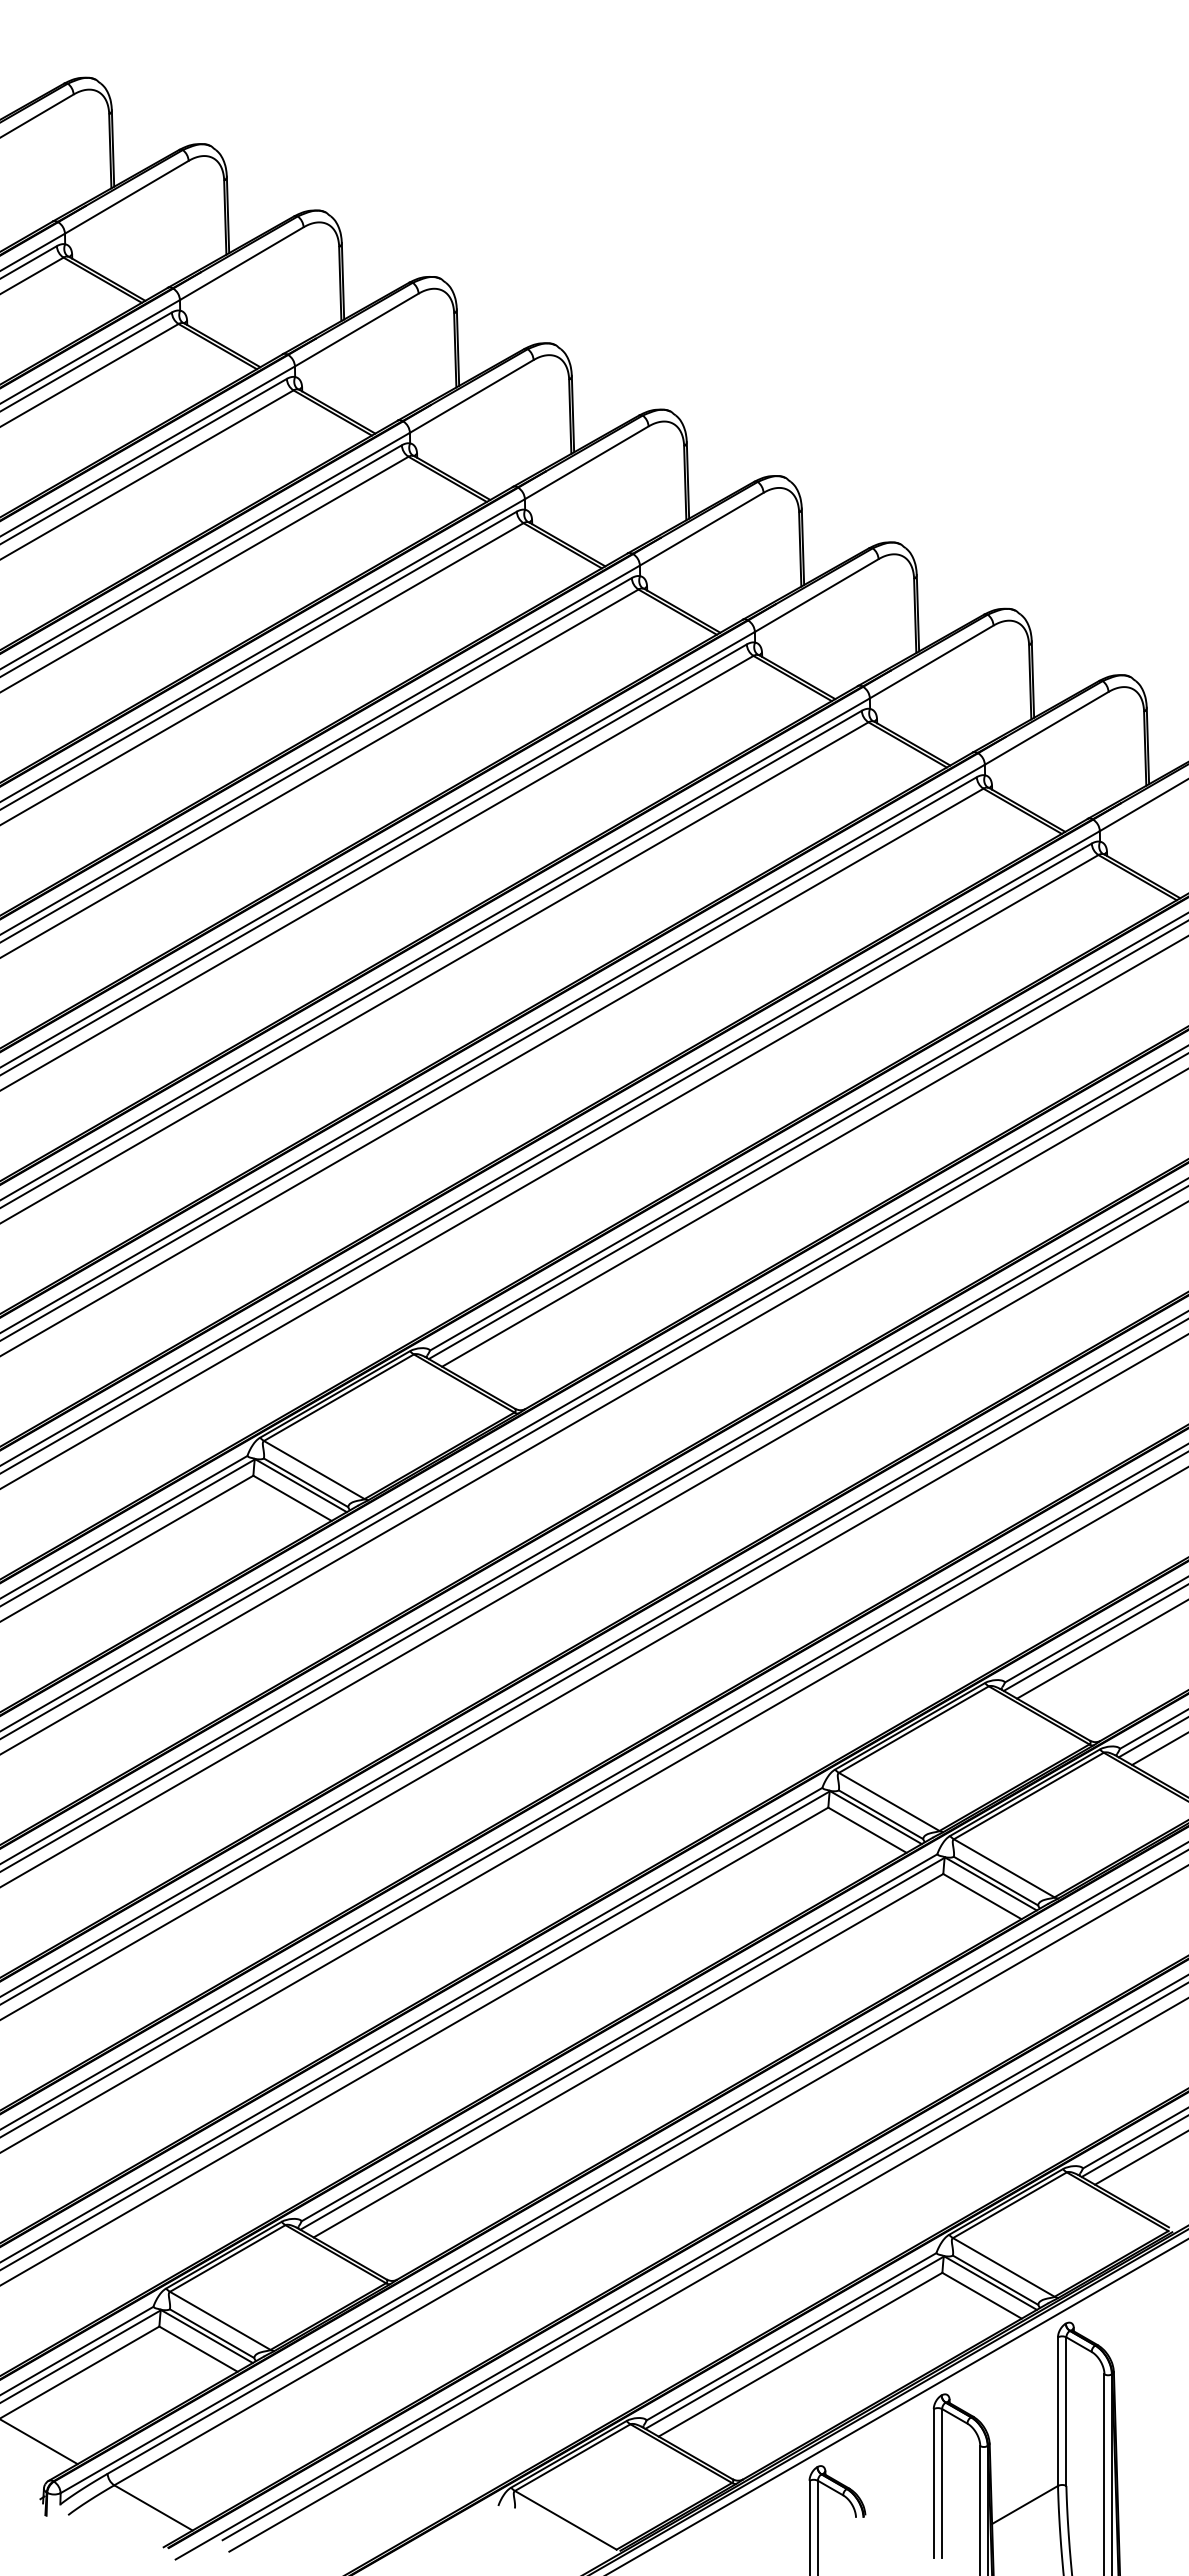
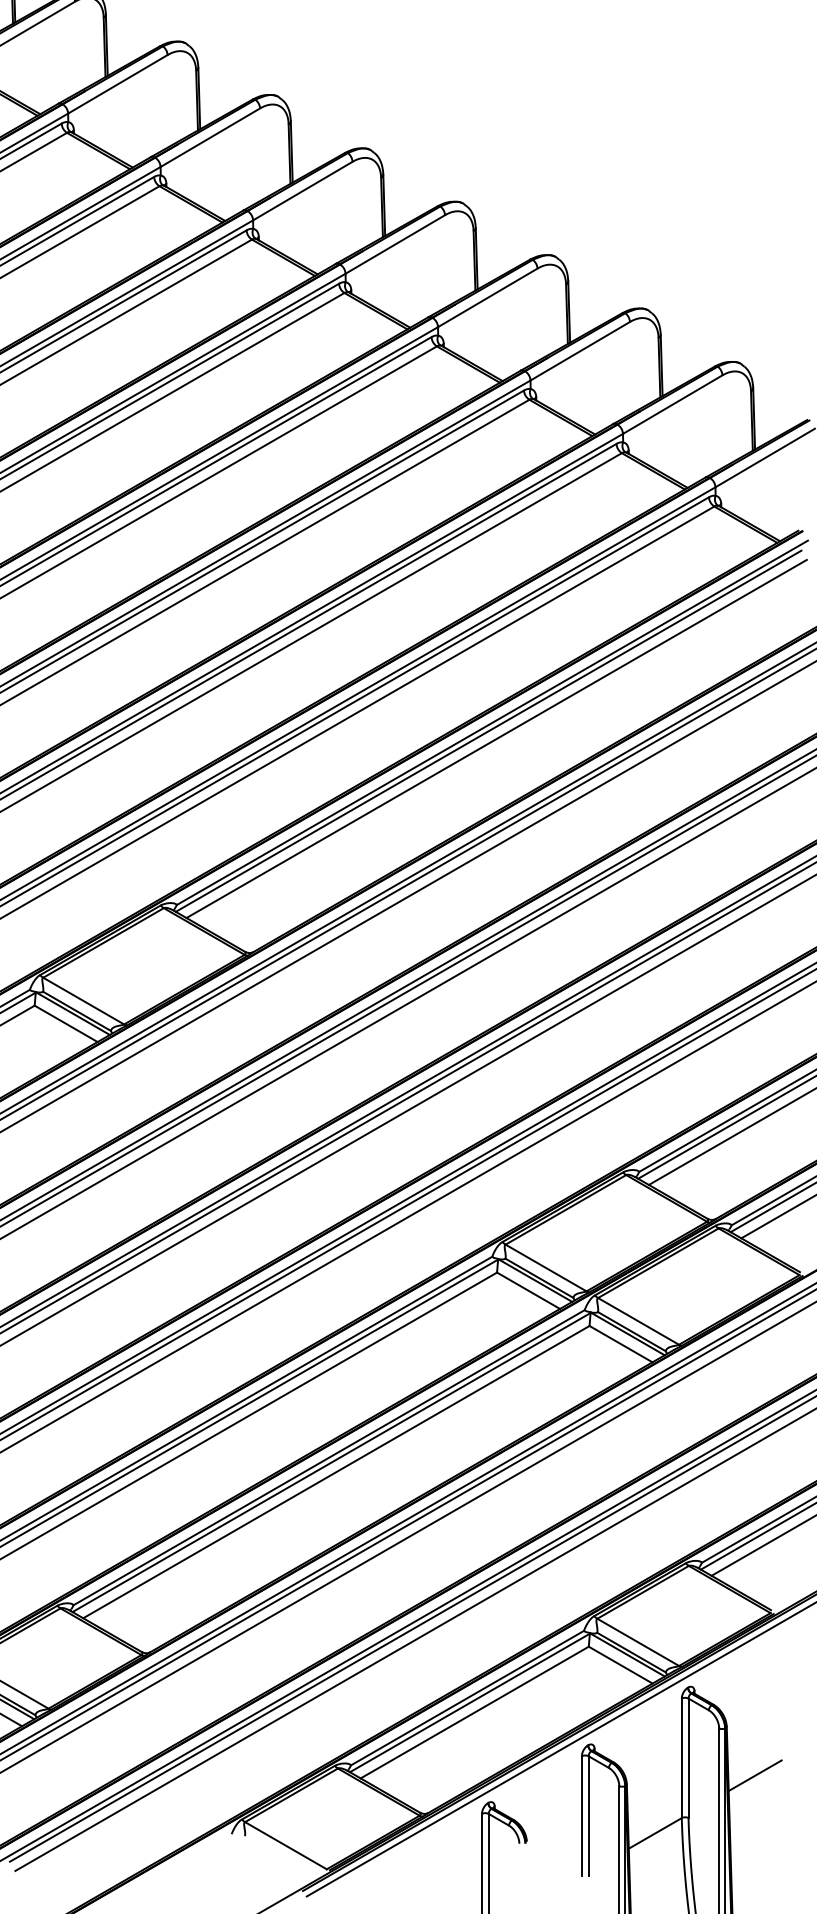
line: (1149, 2433) -> (755, 1775), added

